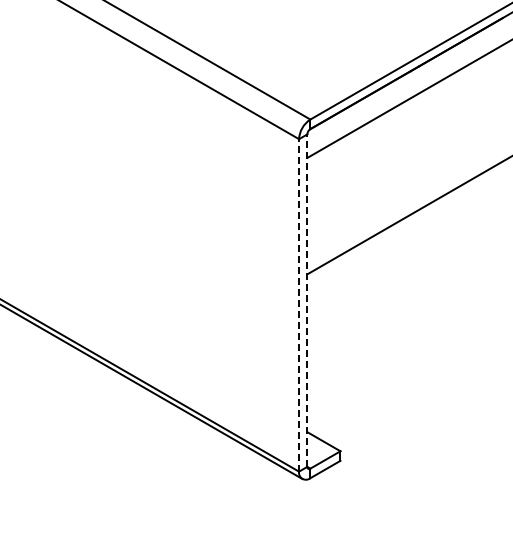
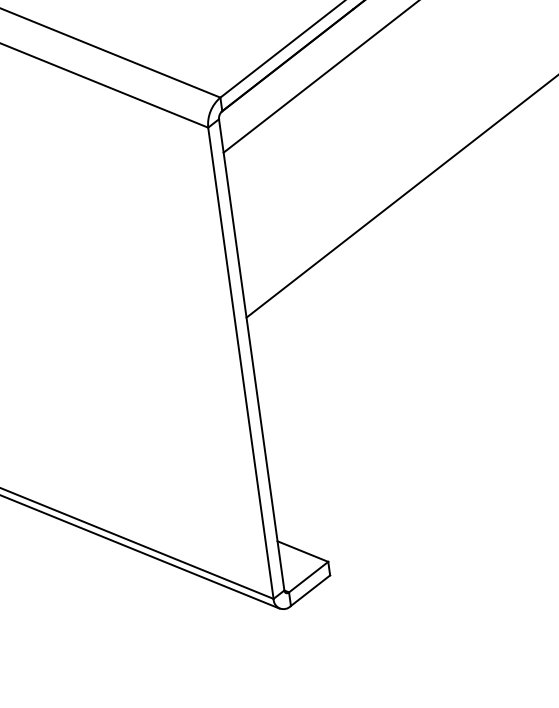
line: (307, 300) -> (251, 354), dashed -> solid
line: (299, 304) -> (241, 361), dashed -> solid

